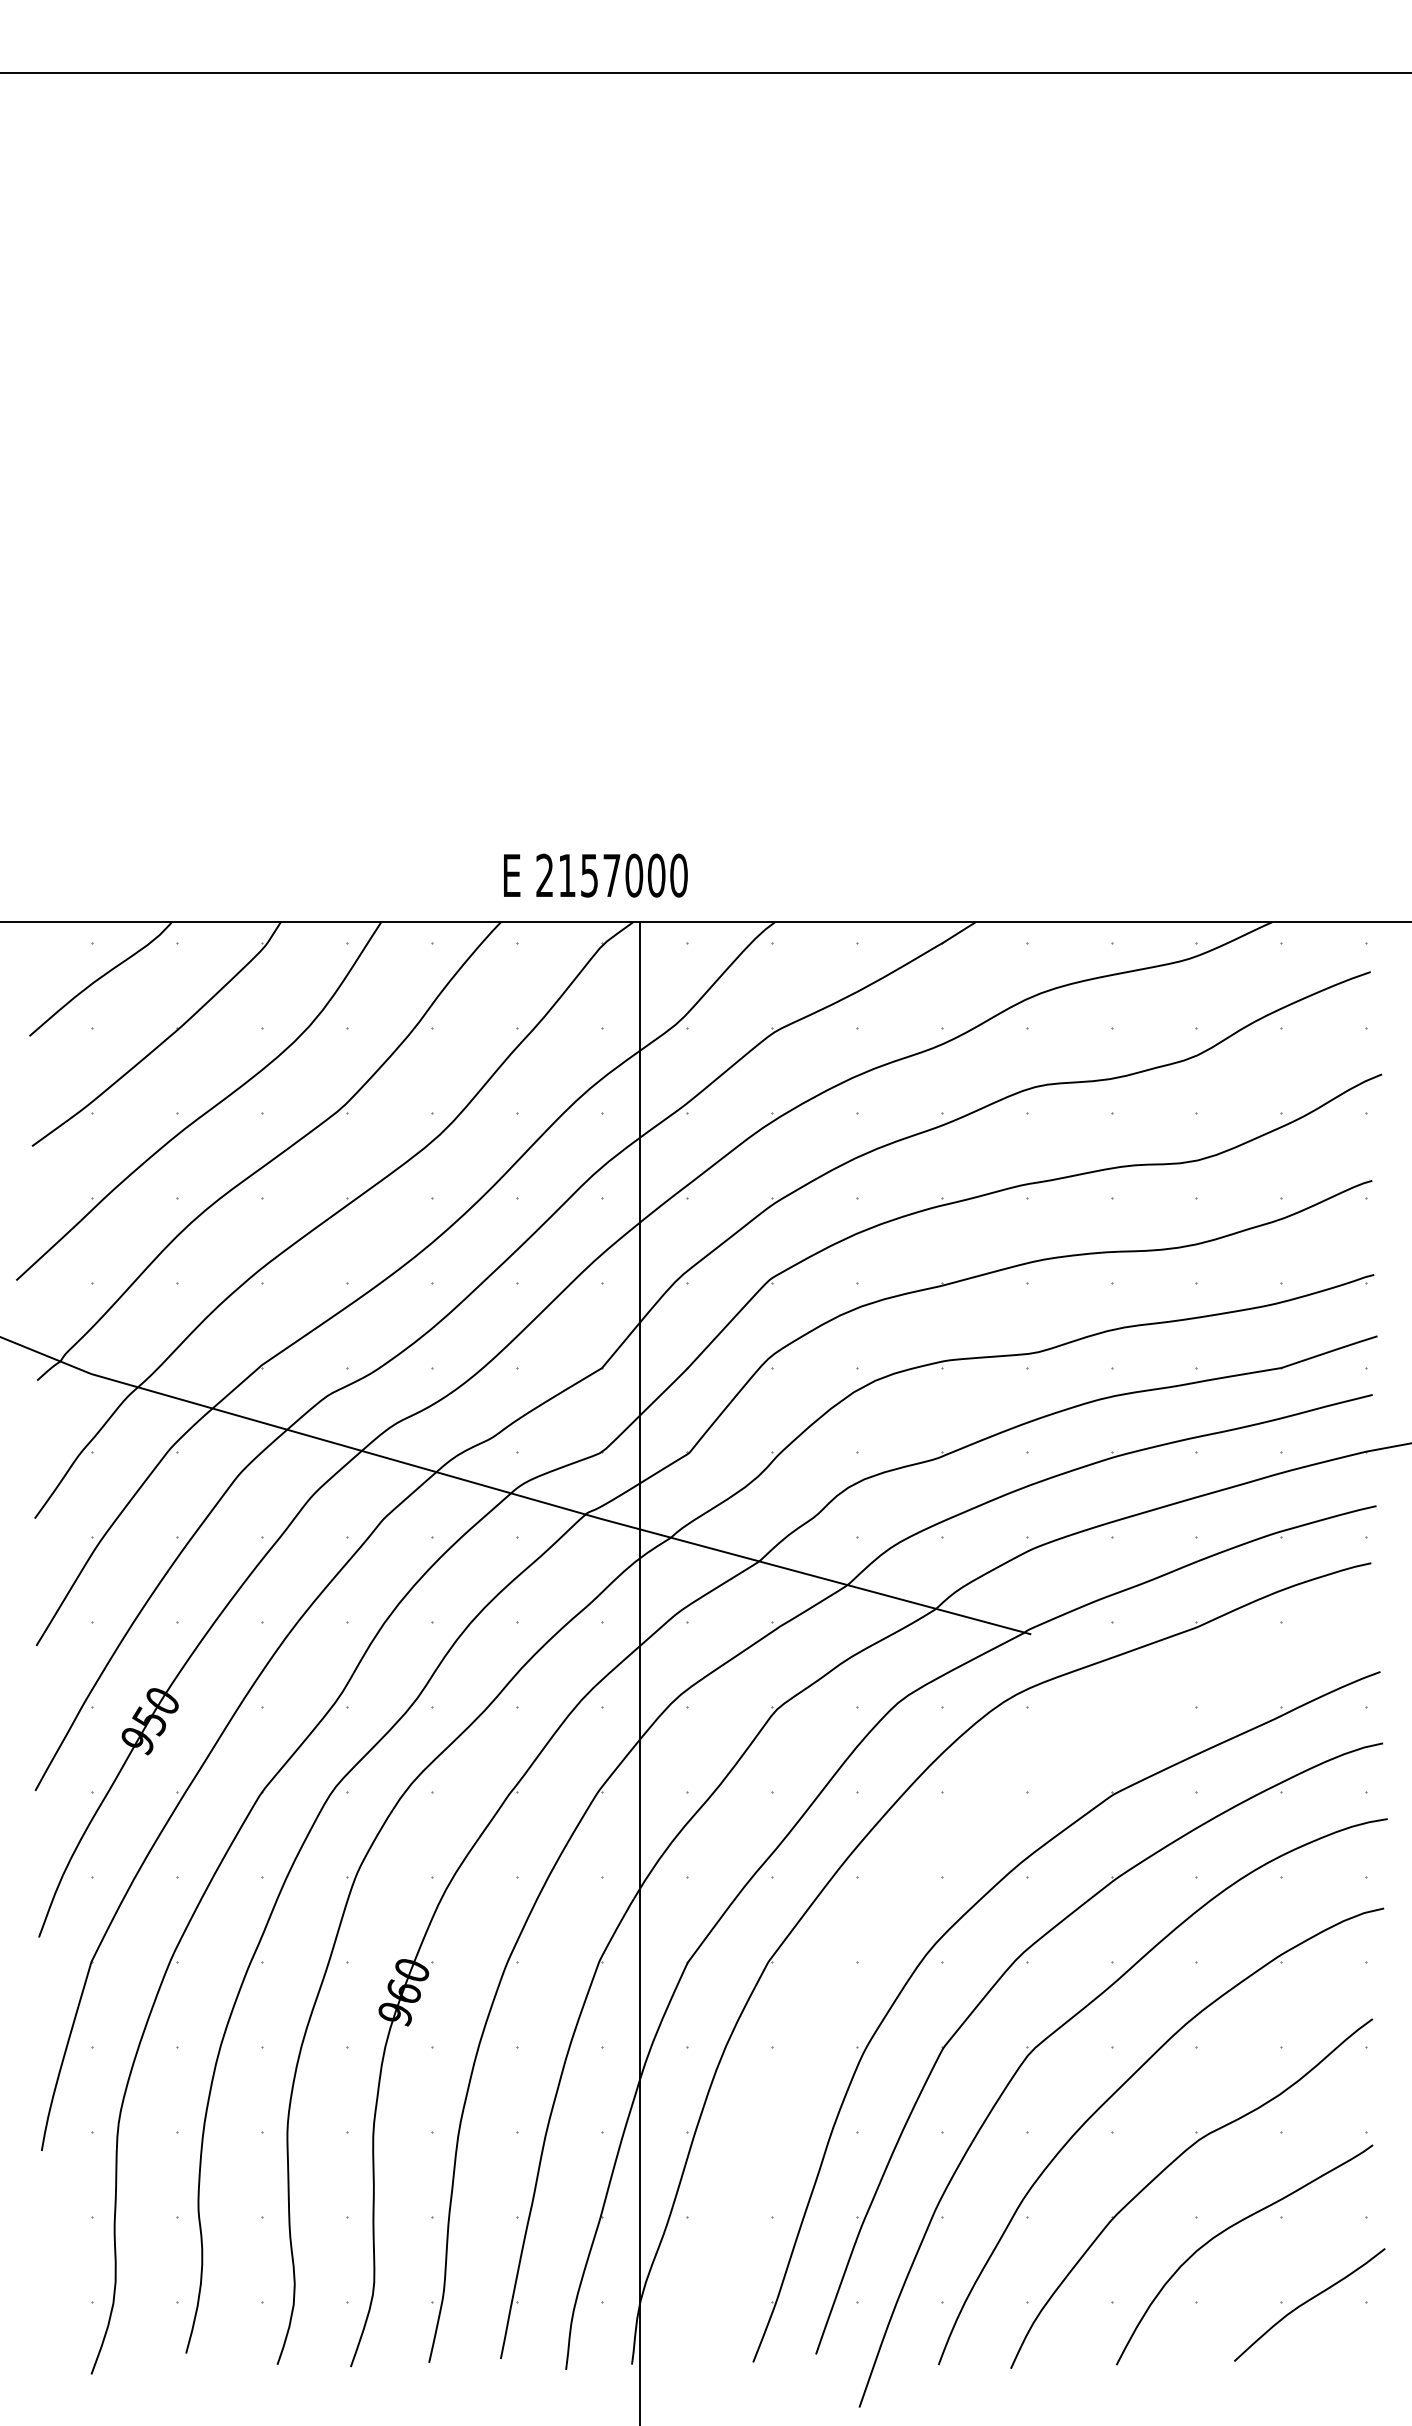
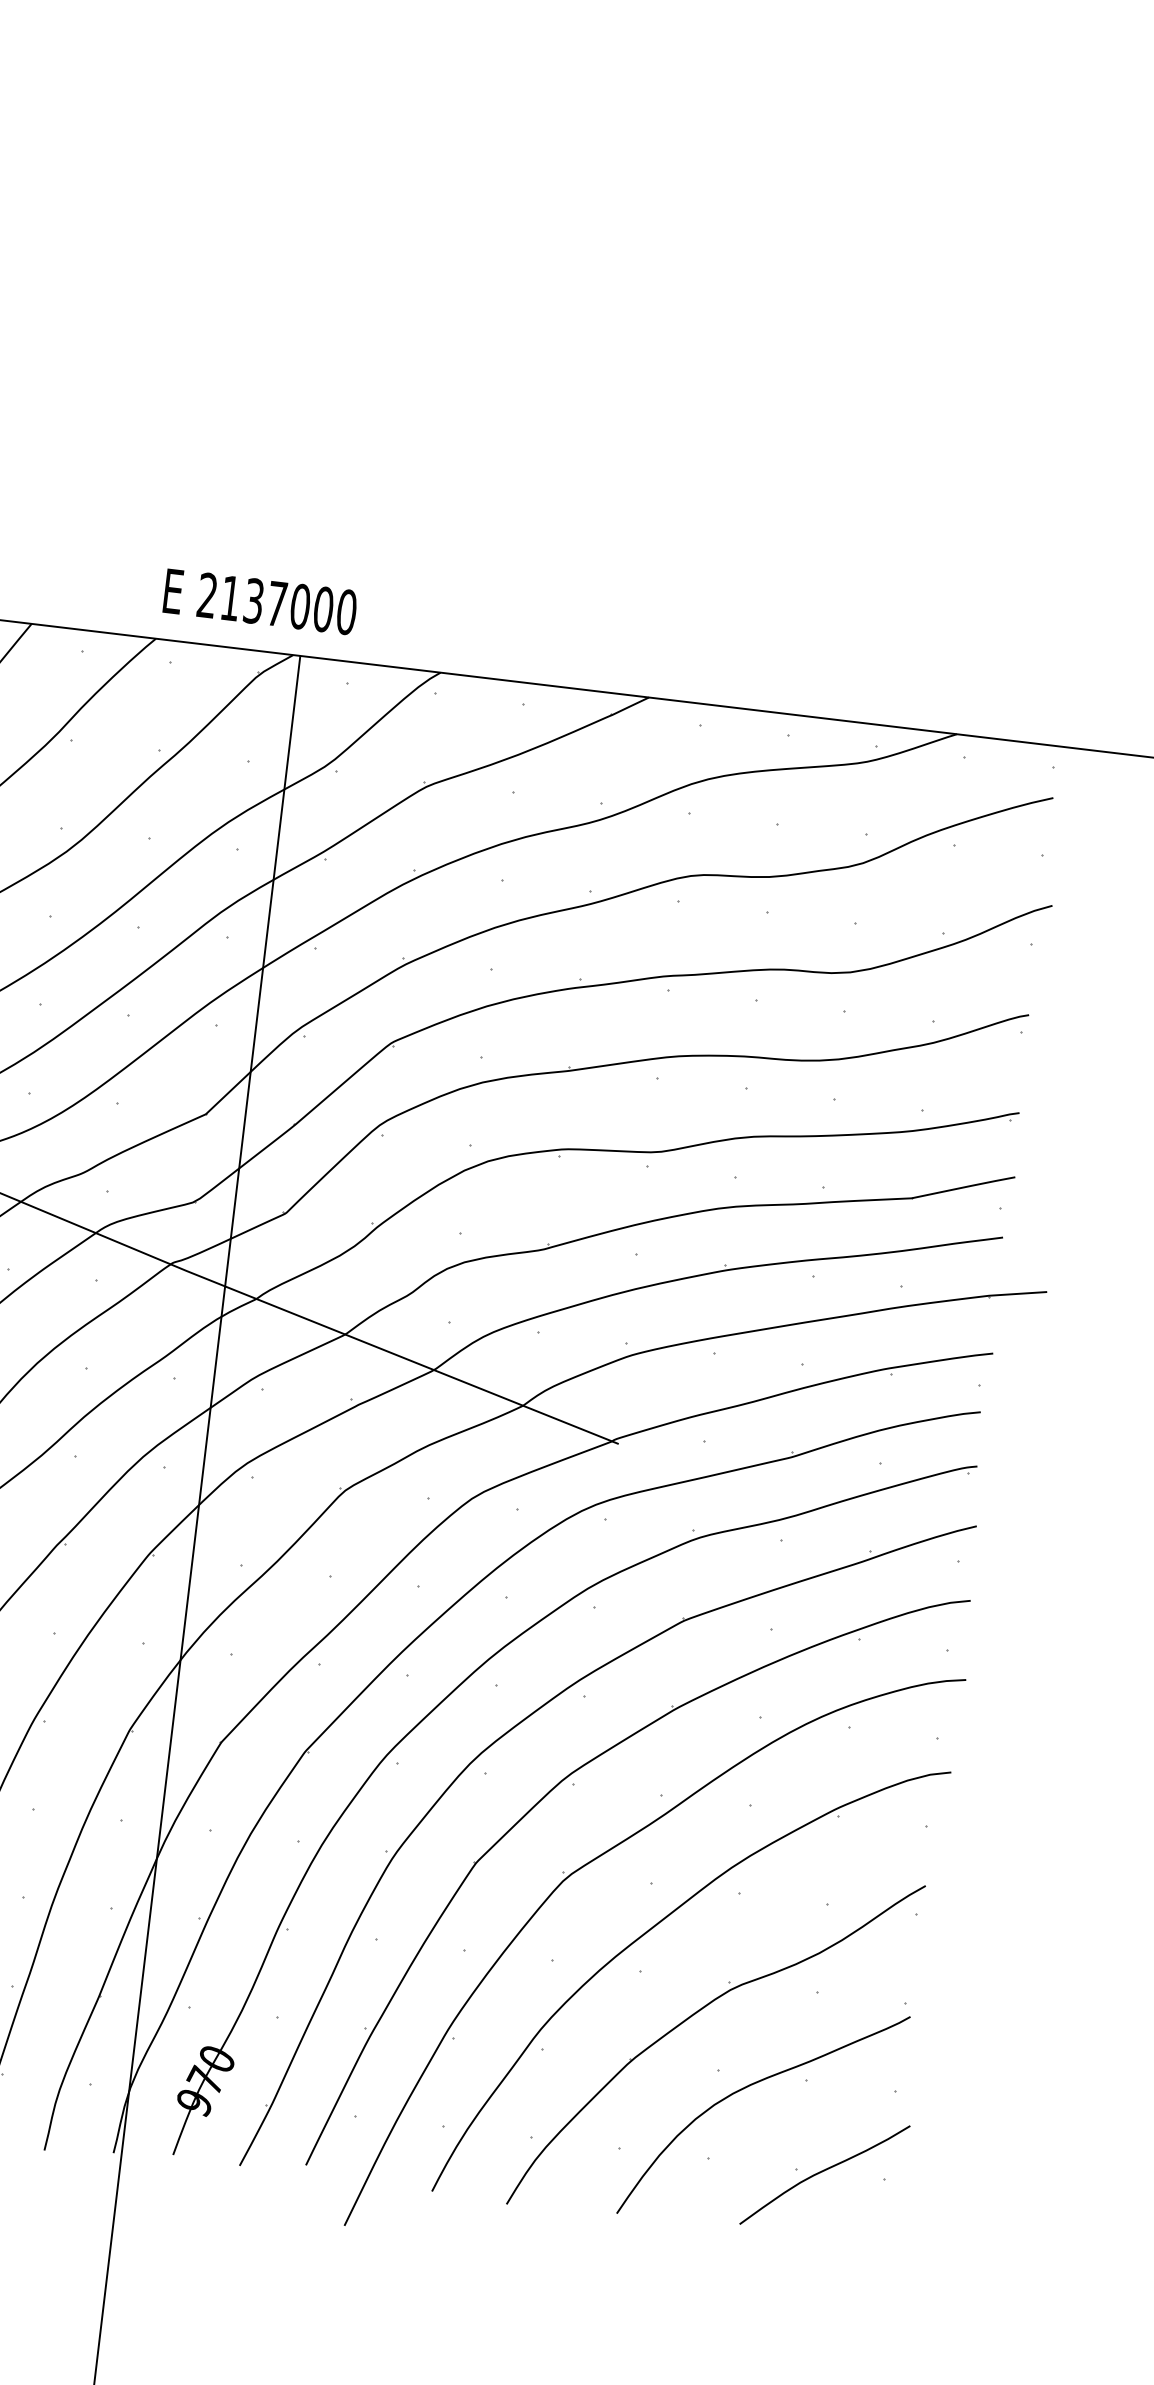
text: (589, 874) -> (253, 599), 2157000 -> 2137000
part: (907, 1883) -> (459, 1687), added

